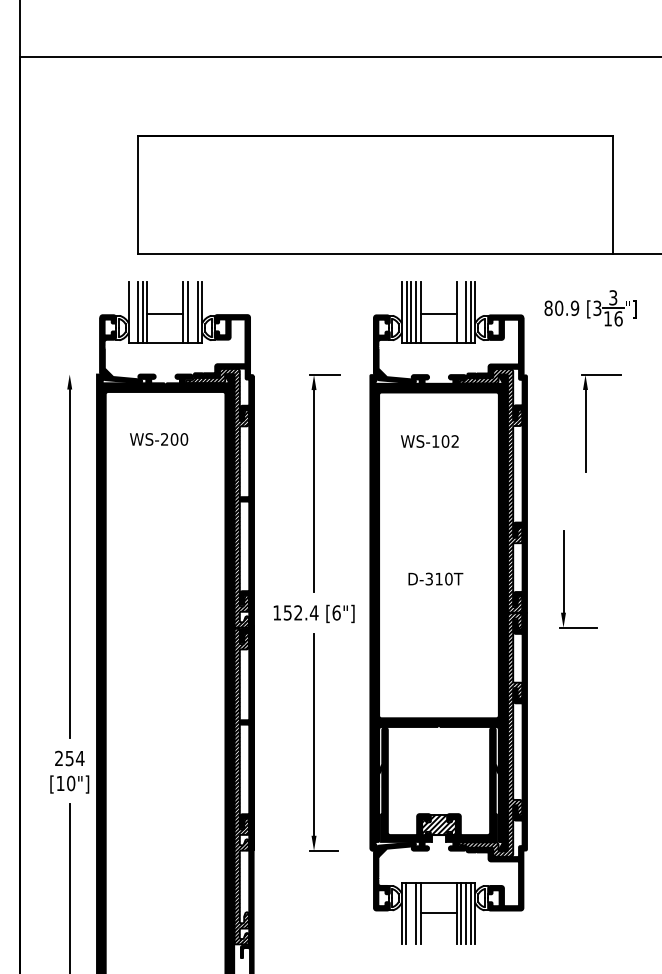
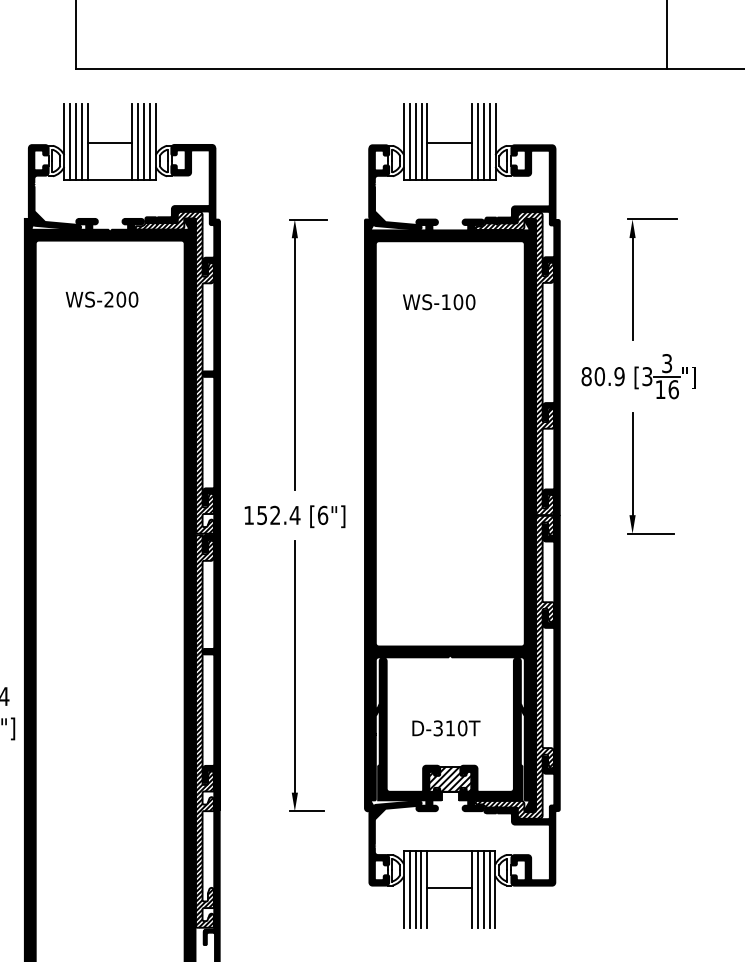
part: (590, 308) -> (638, 376), moved
line: (133, 312) -> (70, 141), added
line: (192, 312) -> (143, 141), added
line: (461, 312) -> (478, 141), added
text: (455, 441) -> (470, 302), WS-102 -> WS-100
text: (435, 578) -> (445, 727), moved
part: (564, 579) -> (633, 473), moved
line: (411, 913) -> (416, 889), added

